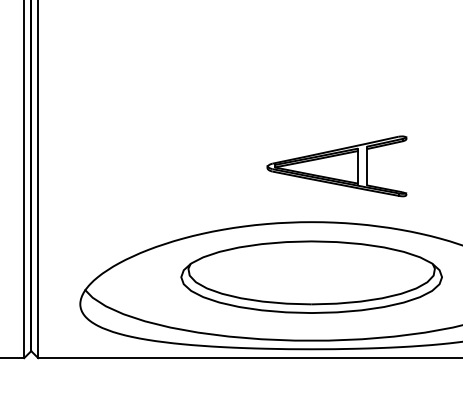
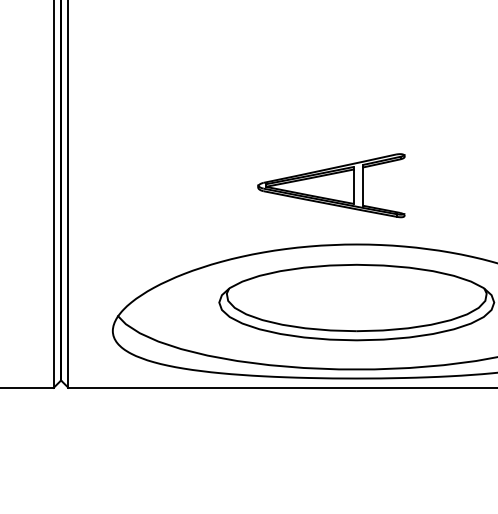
part: (337, 166) -> (331, 185), moved

